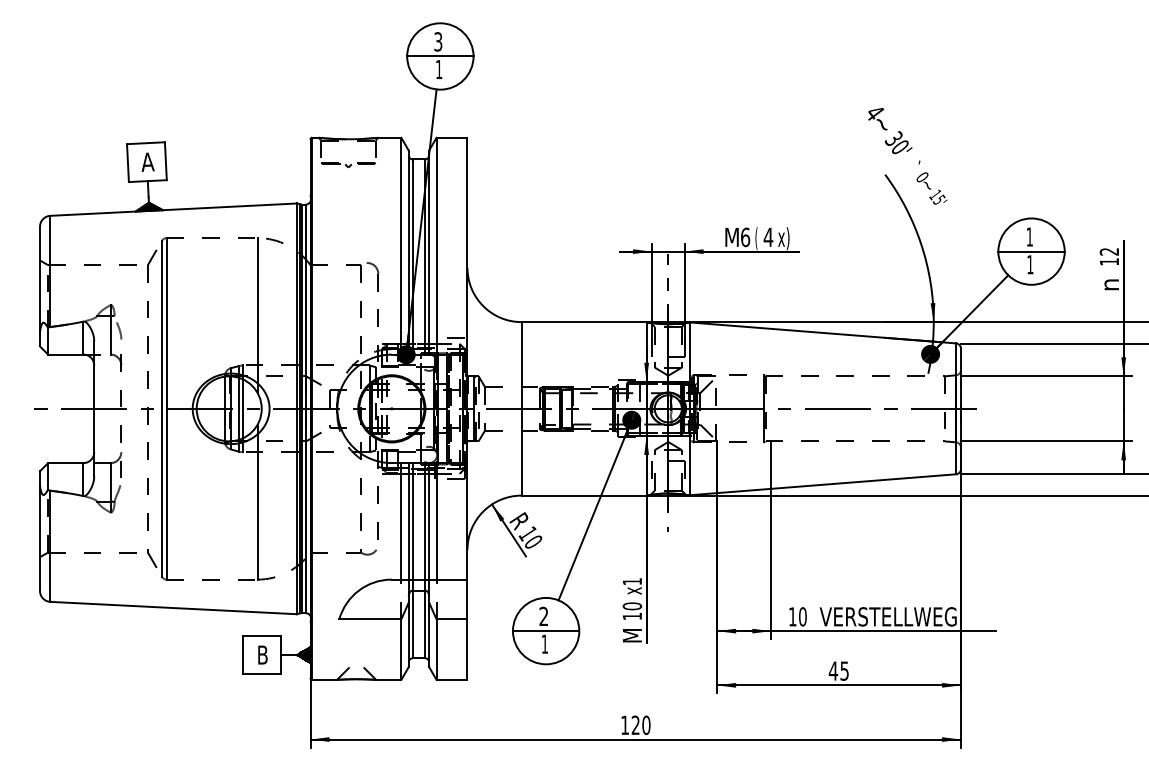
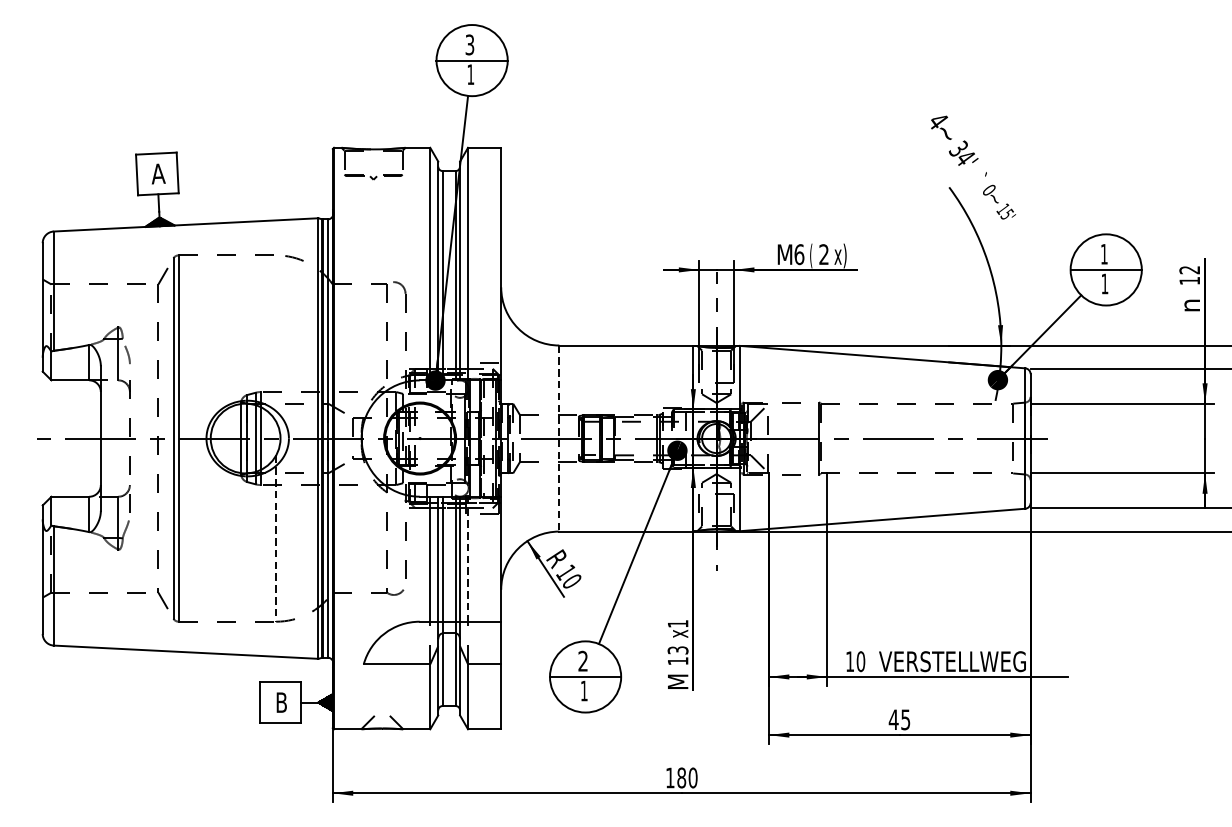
text: (900, 147) -> (965, 158), 30' -> 34'
text: (768, 236) -> (824, 253), 4 -> 2
line: (257, 315) -> (275, 338), removed
line: (521, 408) -> (559, 438), solid -> dashed
line: (257, 502) -> (275, 538), solid -> dashed
line: (436, 521) -> (467, 559), solid -> dashed
text: (632, 606) -> (678, 650), 10 -> 13
text: (635, 725) -> (681, 778), 120 -> 180

